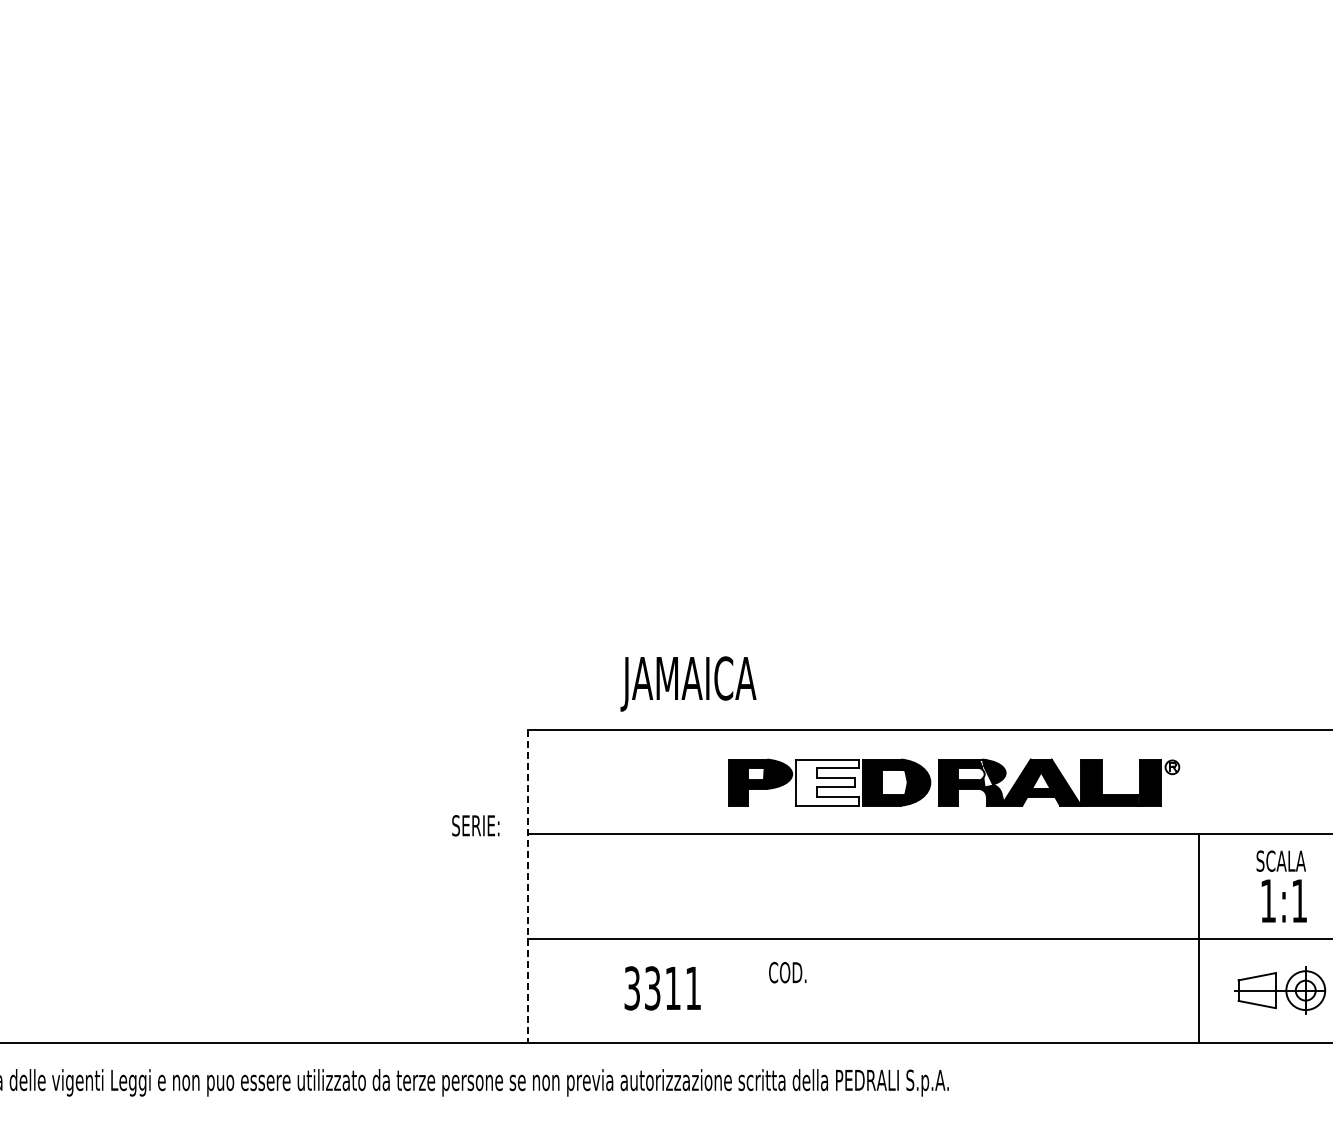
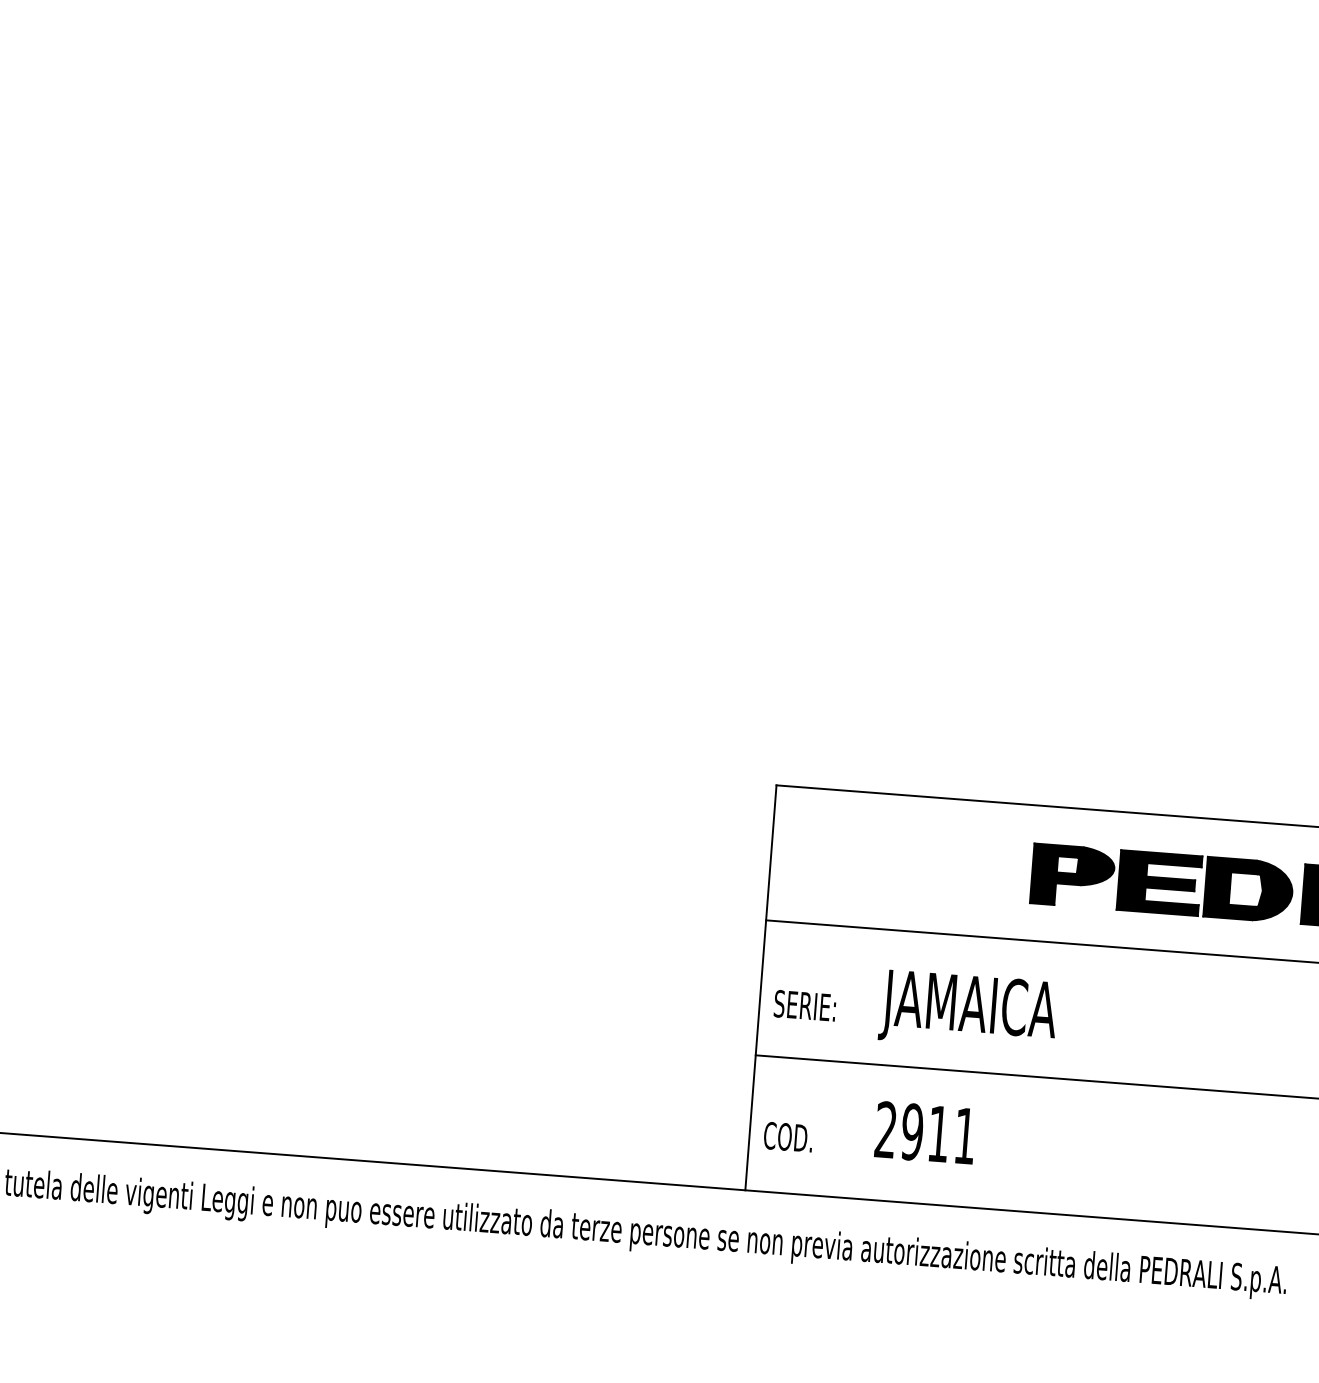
text: (688, 683) -> (968, 1010), moved
fill: (827, 782) -> (1159, 882), added
text: (475, 825) -> (804, 1005), moved
line: (527, 887) -> (760, 989), dashed -> solid
text: (787, 972) -> (788, 1136), moved
text: (642, 988) -> (899, 1131), 3311 -> 2911

